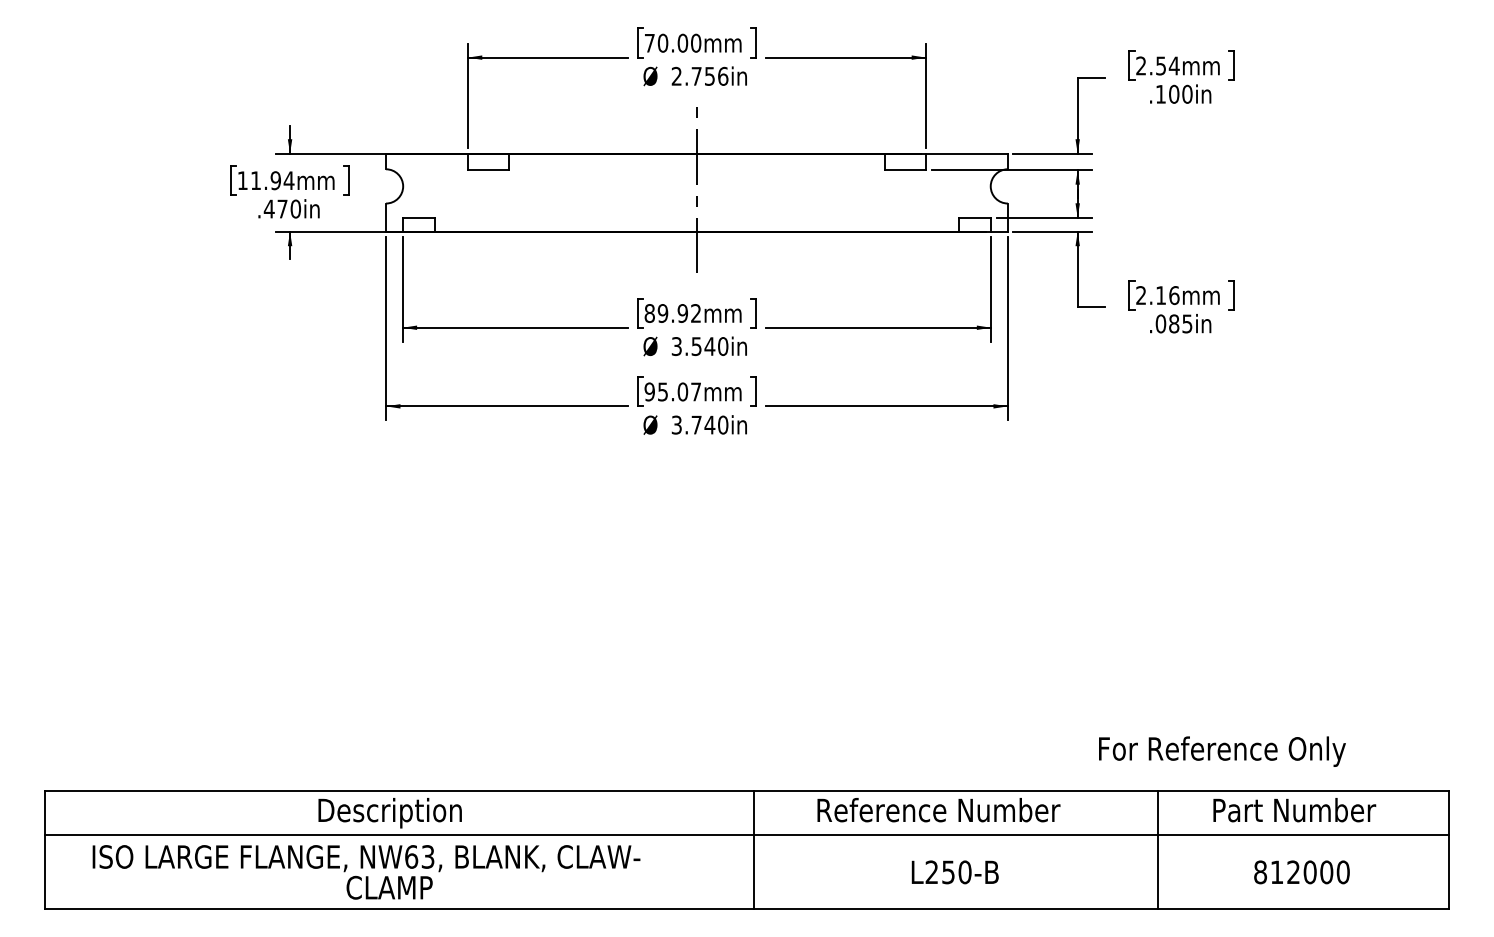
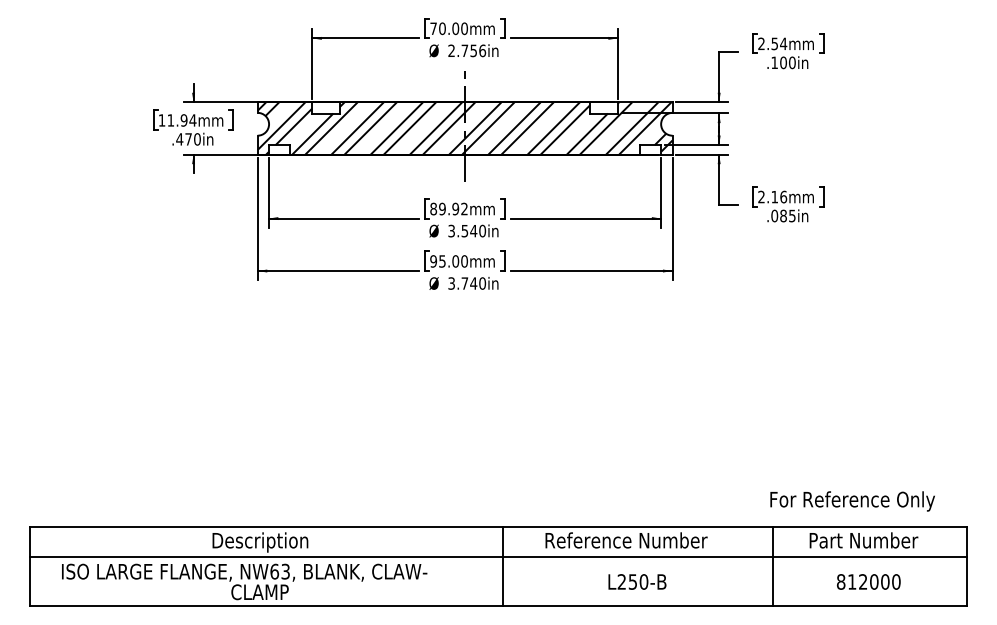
hatch: (696, 192) -> (464, 128), added
text: (696, 392) -> (464, 261), 95.07mm -> 95.00mm
text: (1222, 751) -> (852, 501), moved

